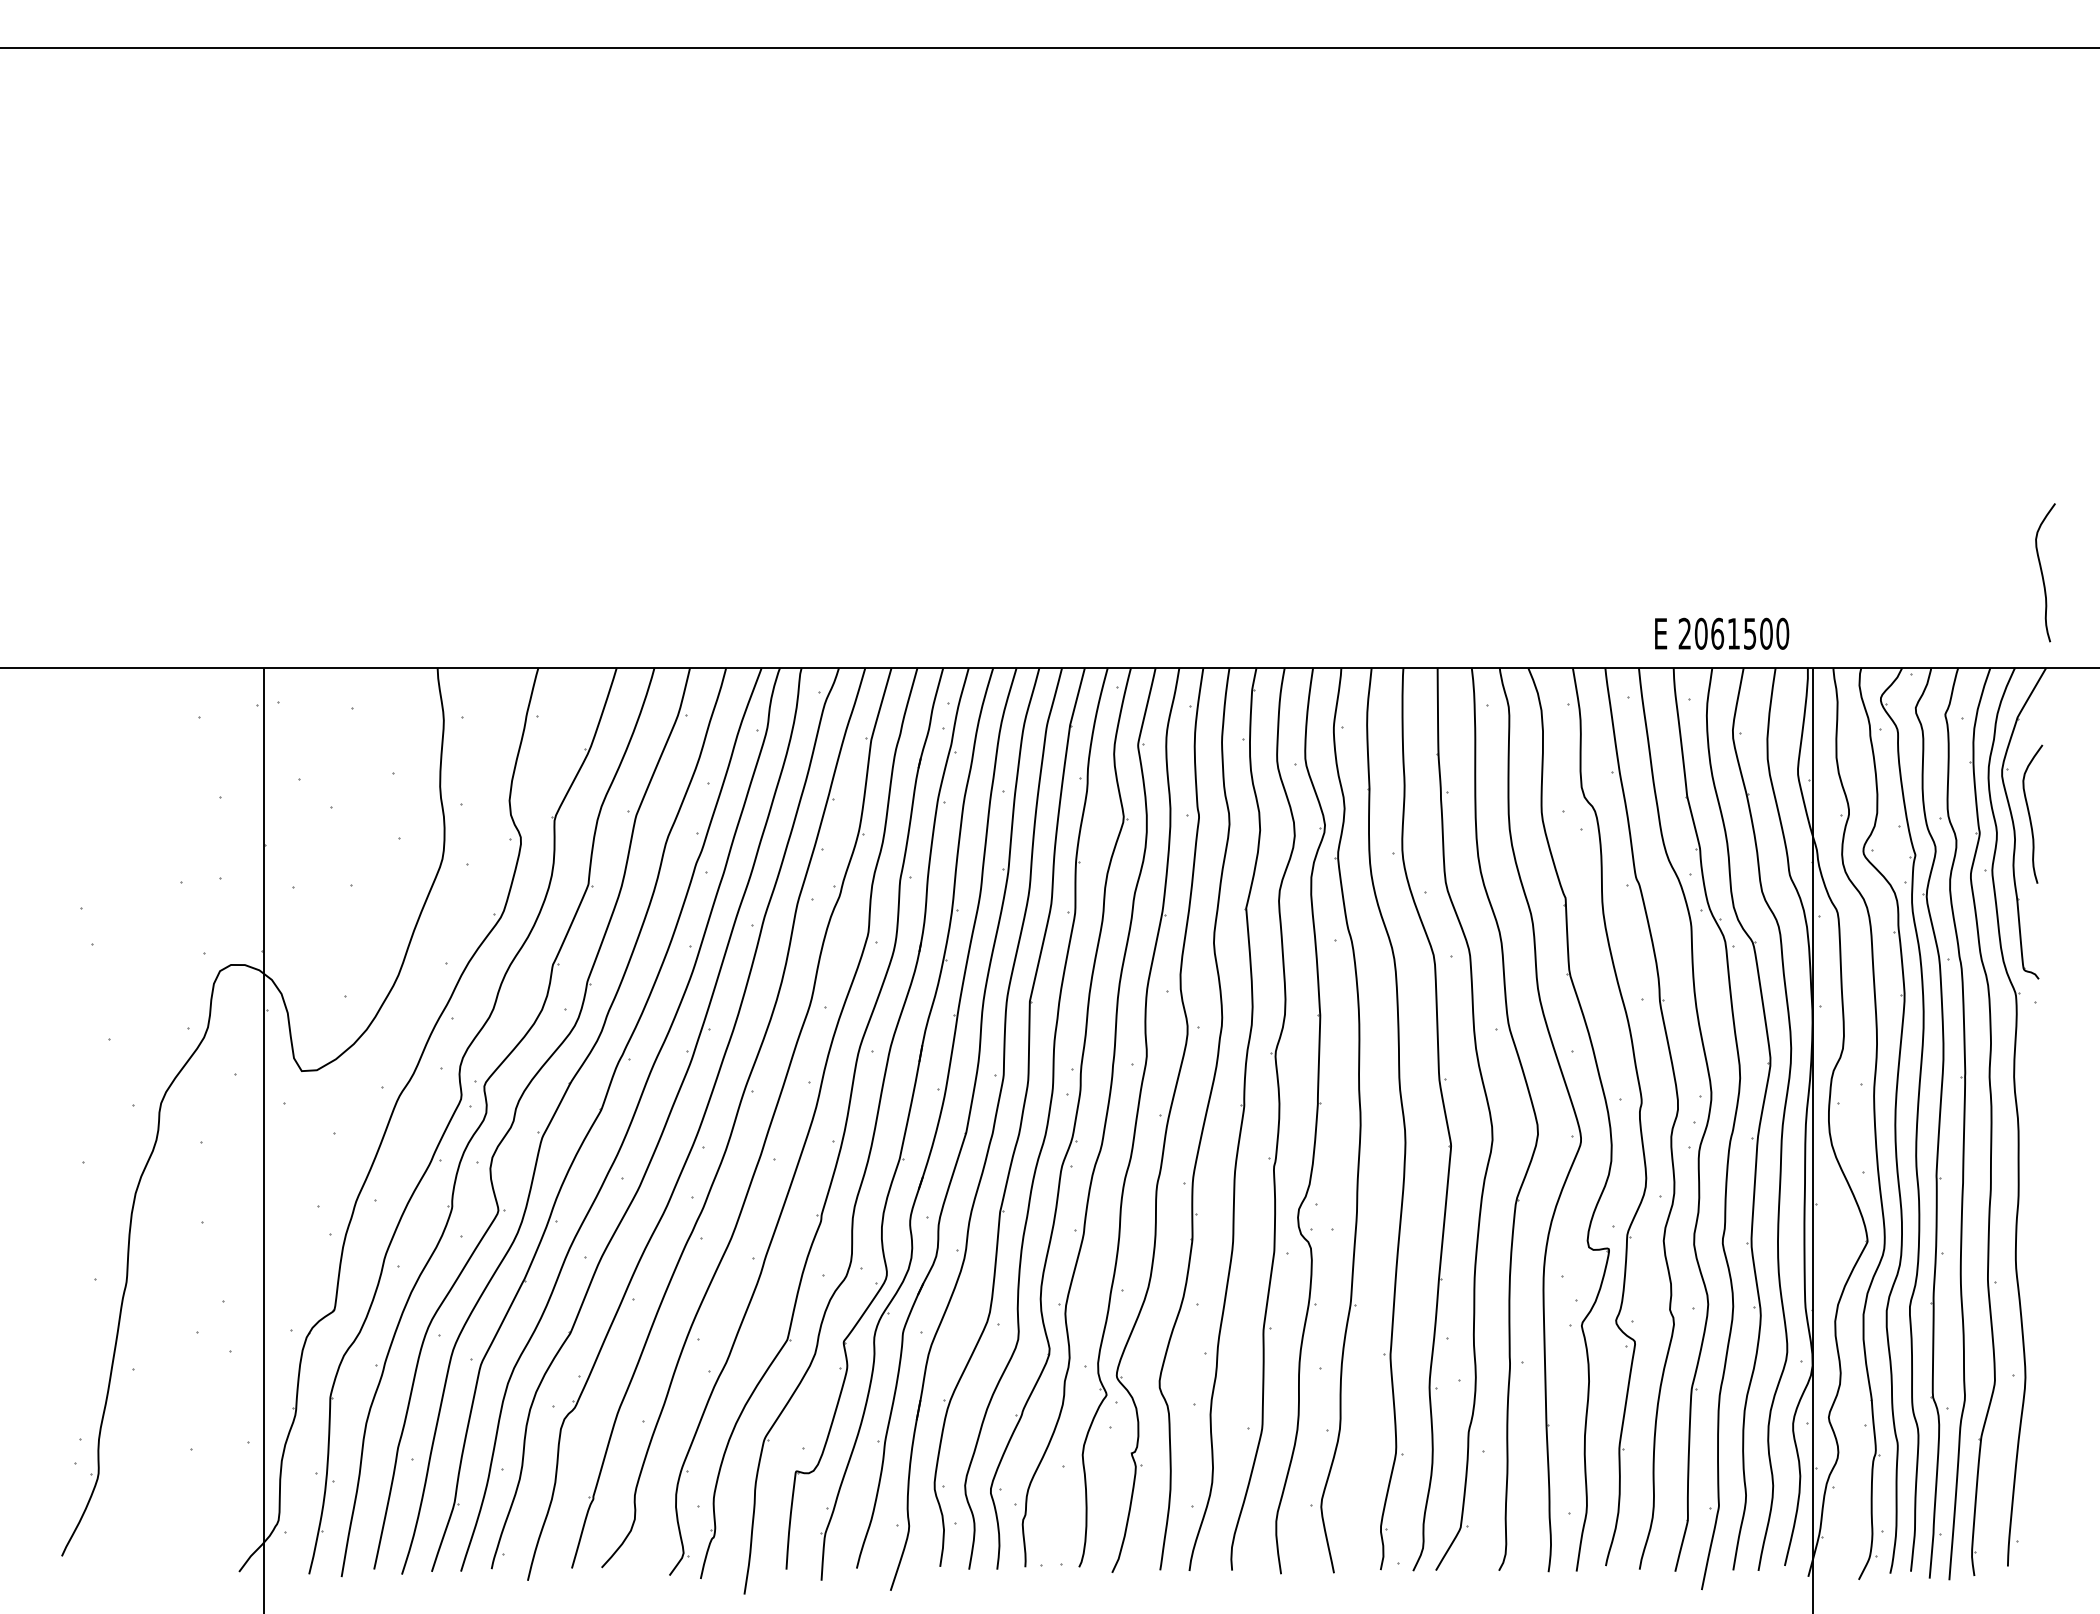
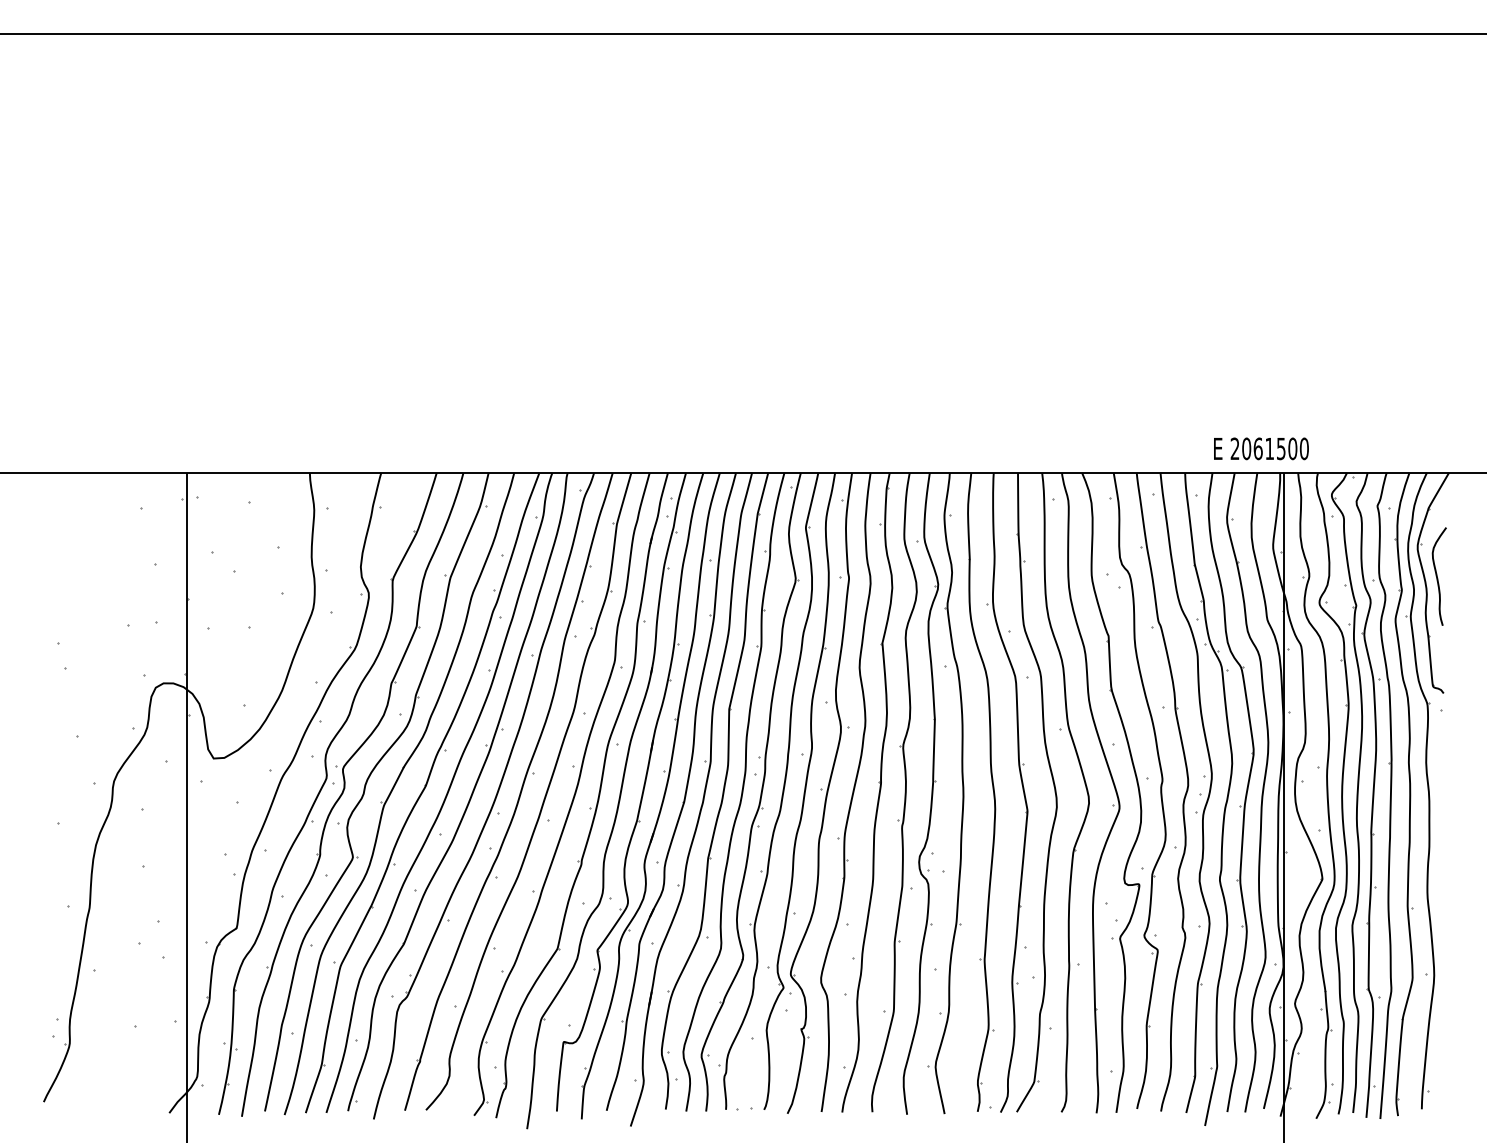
curve: (2042, 572) -> (1446, 405), removed
text: (1722, 633) -> (1261, 448), moved

